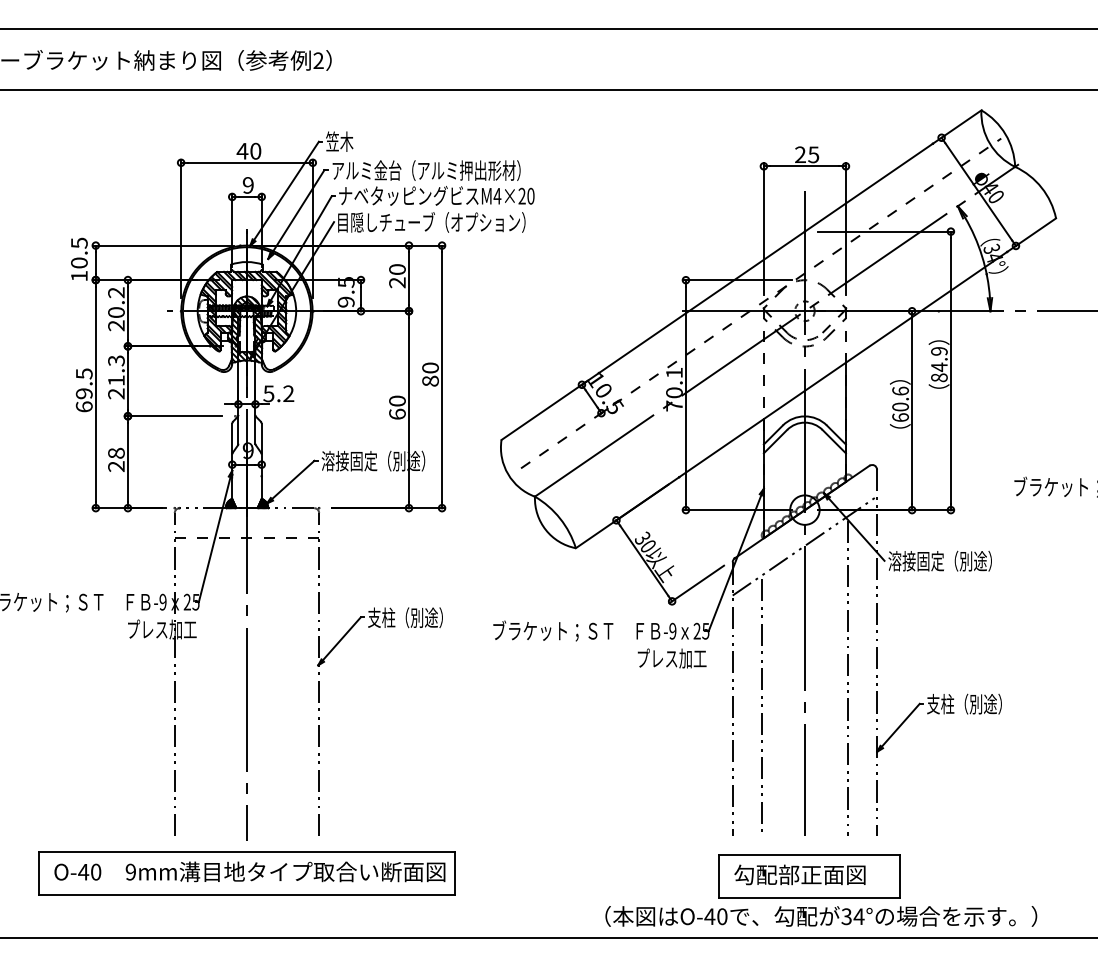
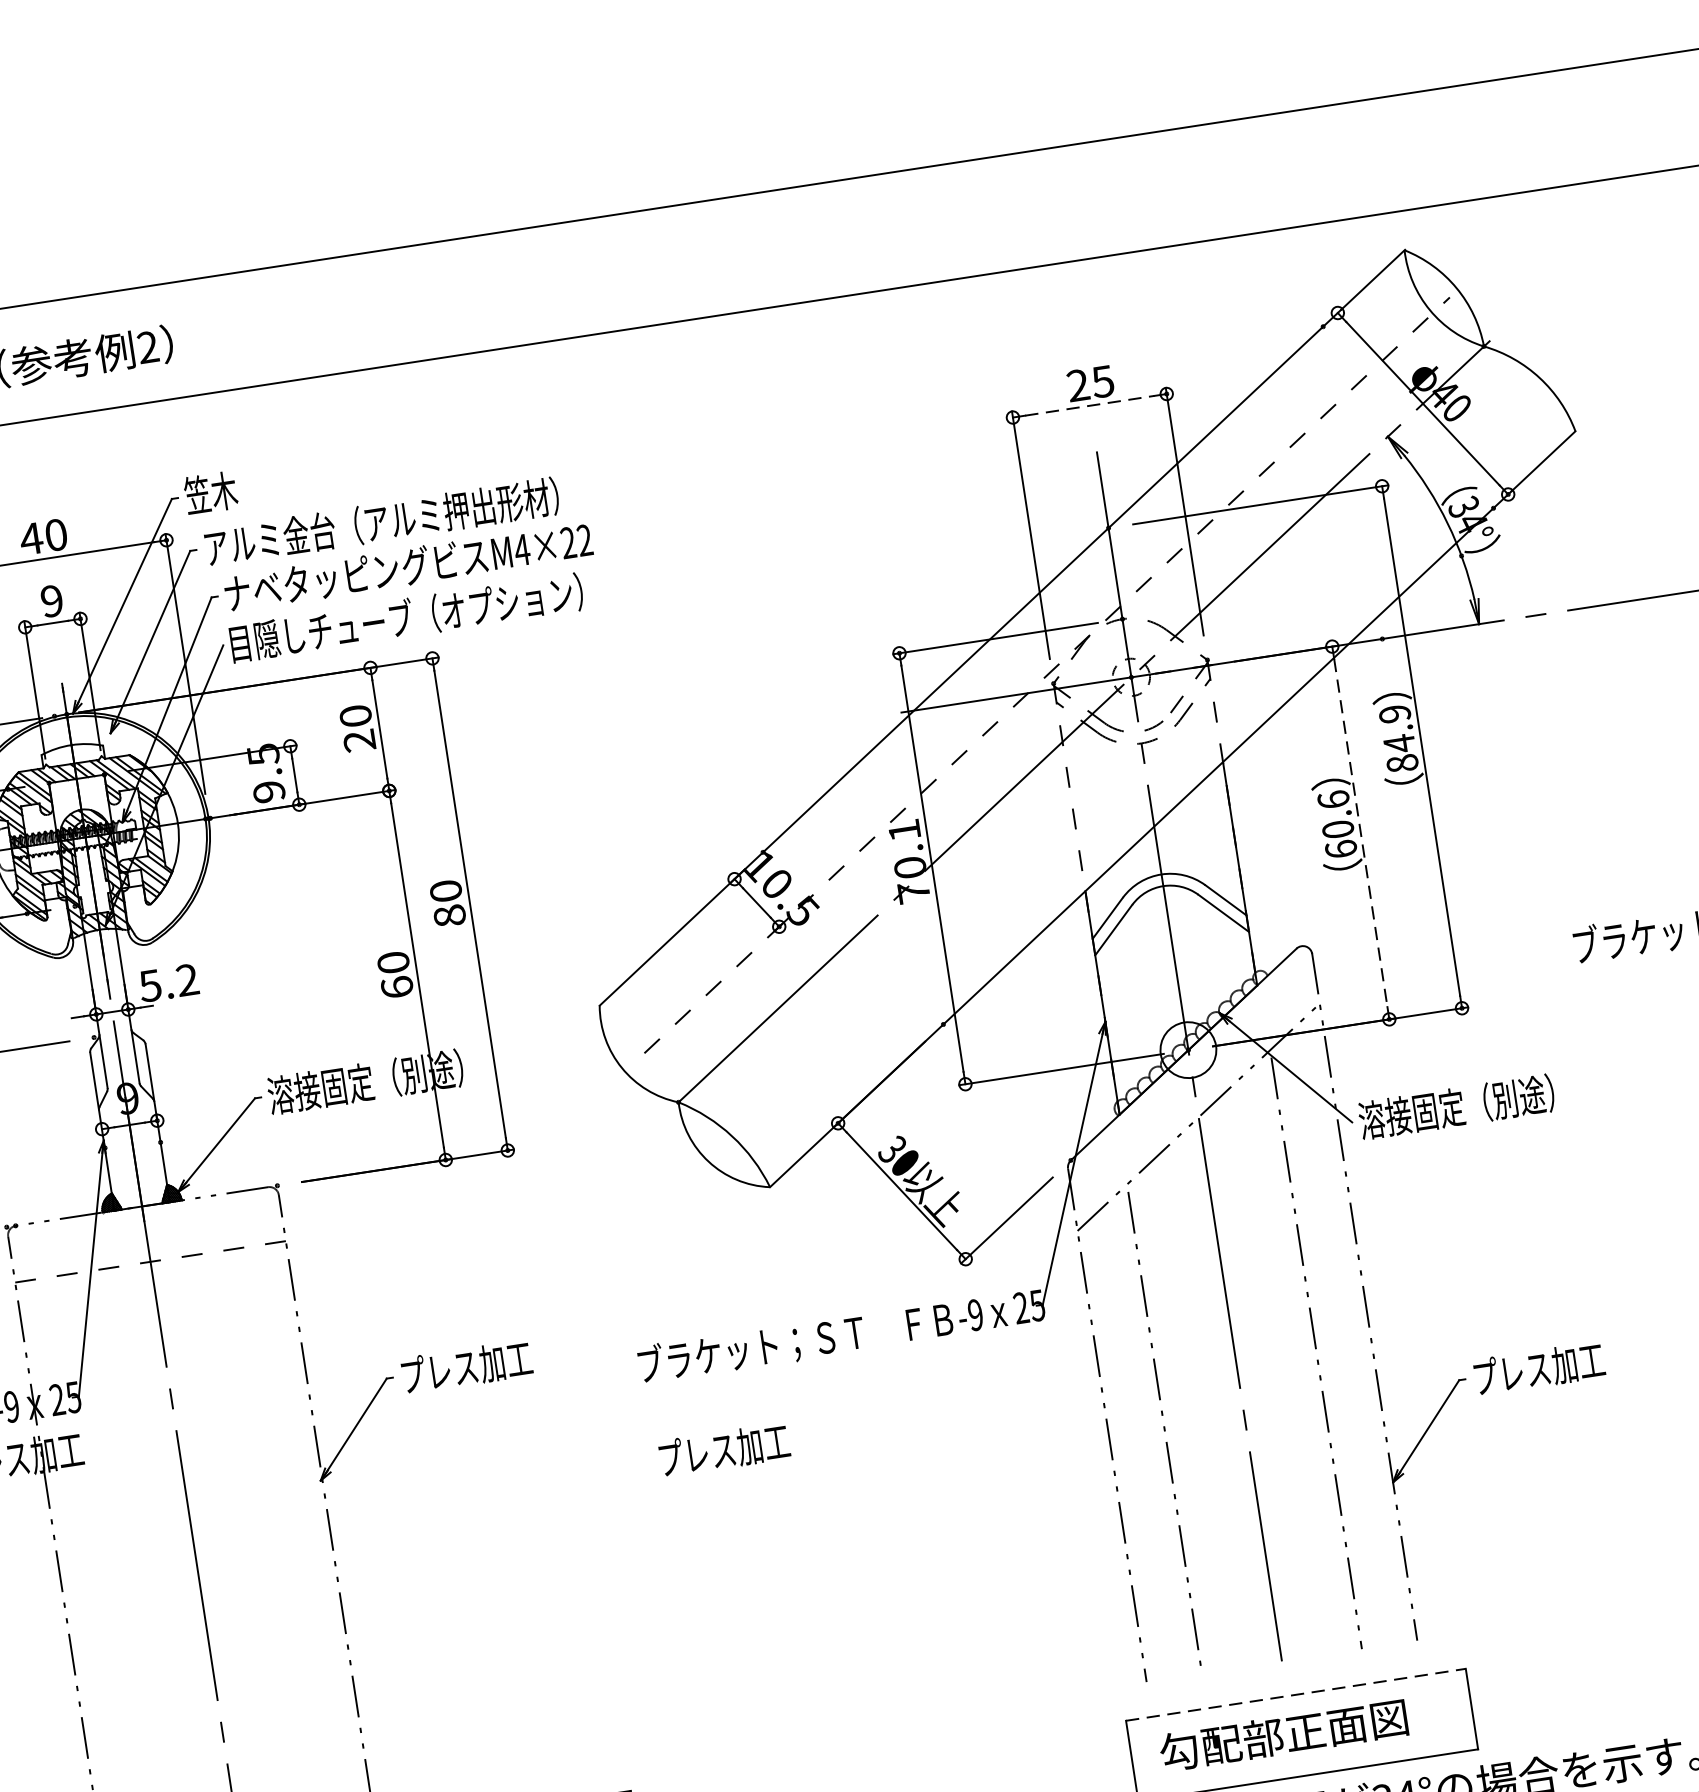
line: (805, 166) -> (1090, 405), solid -> dashed
text: (530, 196) -> (584, 541), M4×20 -> M4×22
line: (912, 410) -> (1361, 832), solid -> dashed
text: (405, 617) -> (470, 1365), 支柱（別途） -> プレス加工
text: (671, 658) -> (723, 1450), moved
text: (964, 703) -> (1542, 1366), 支柱（別途） -> プレス加工
line: (809, 854) -> (1295, 1694), solid -> dashed

